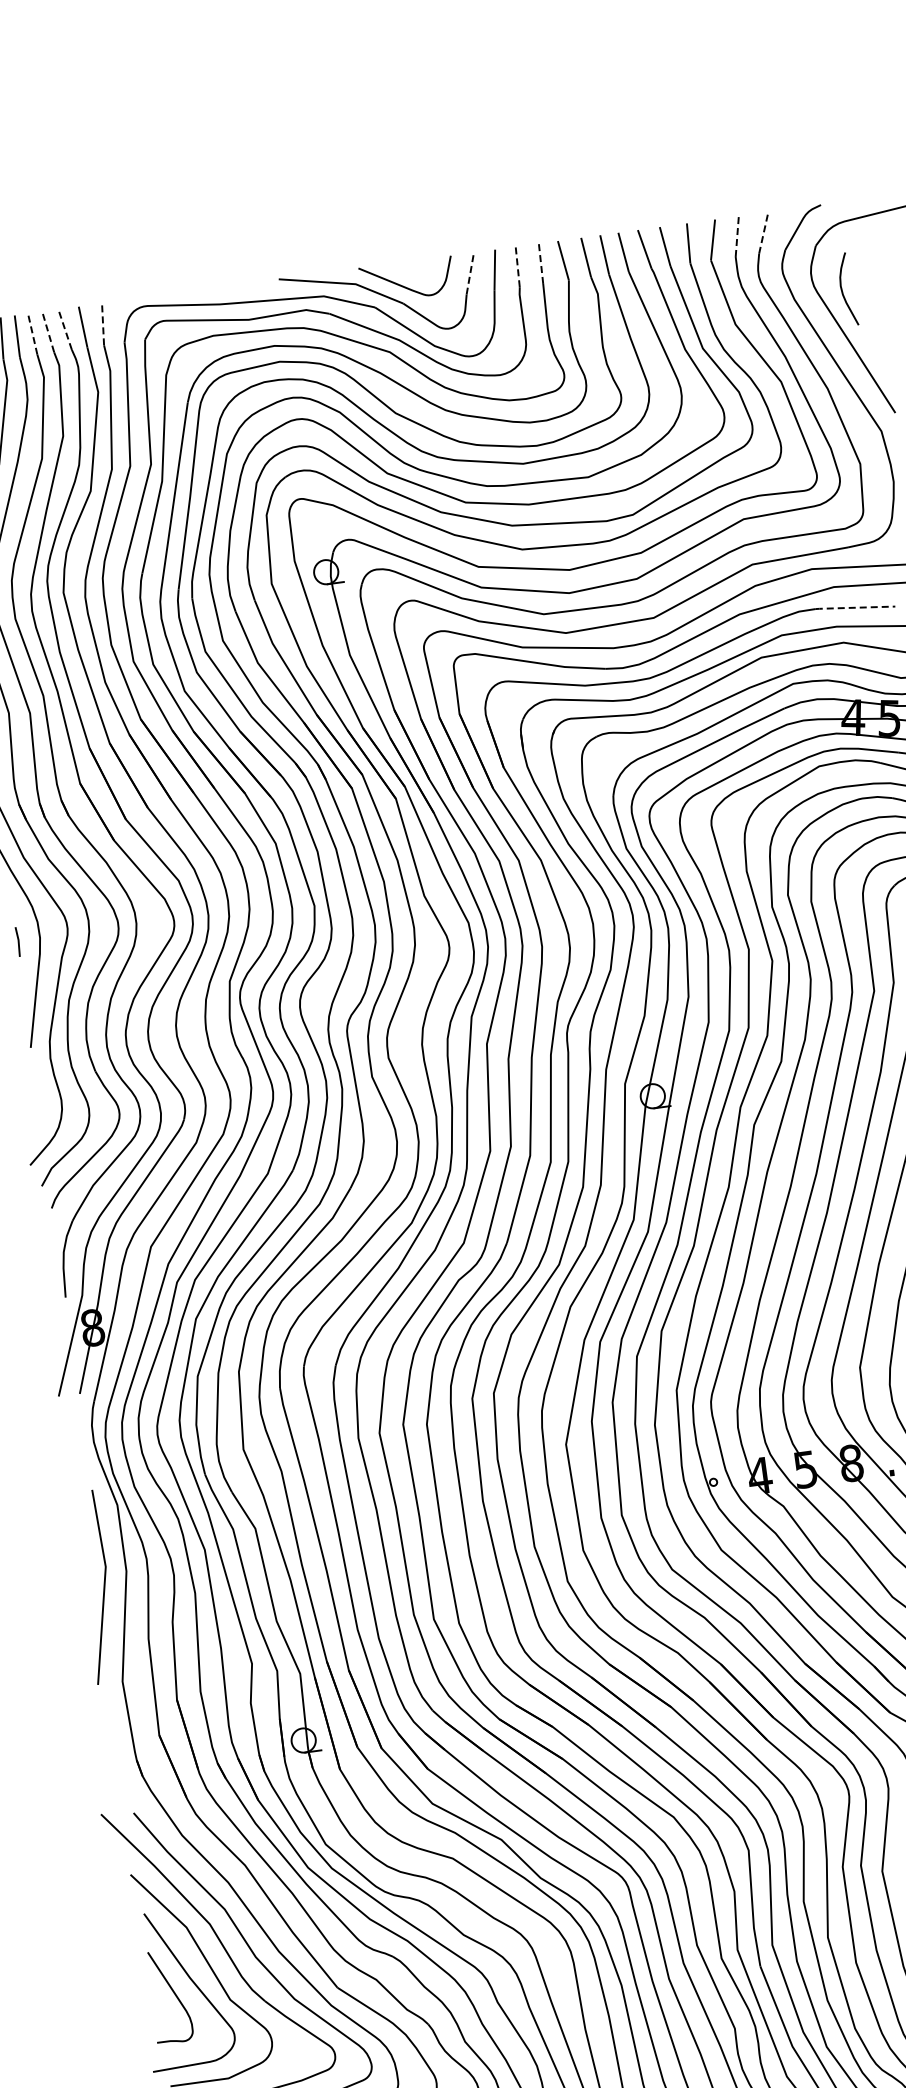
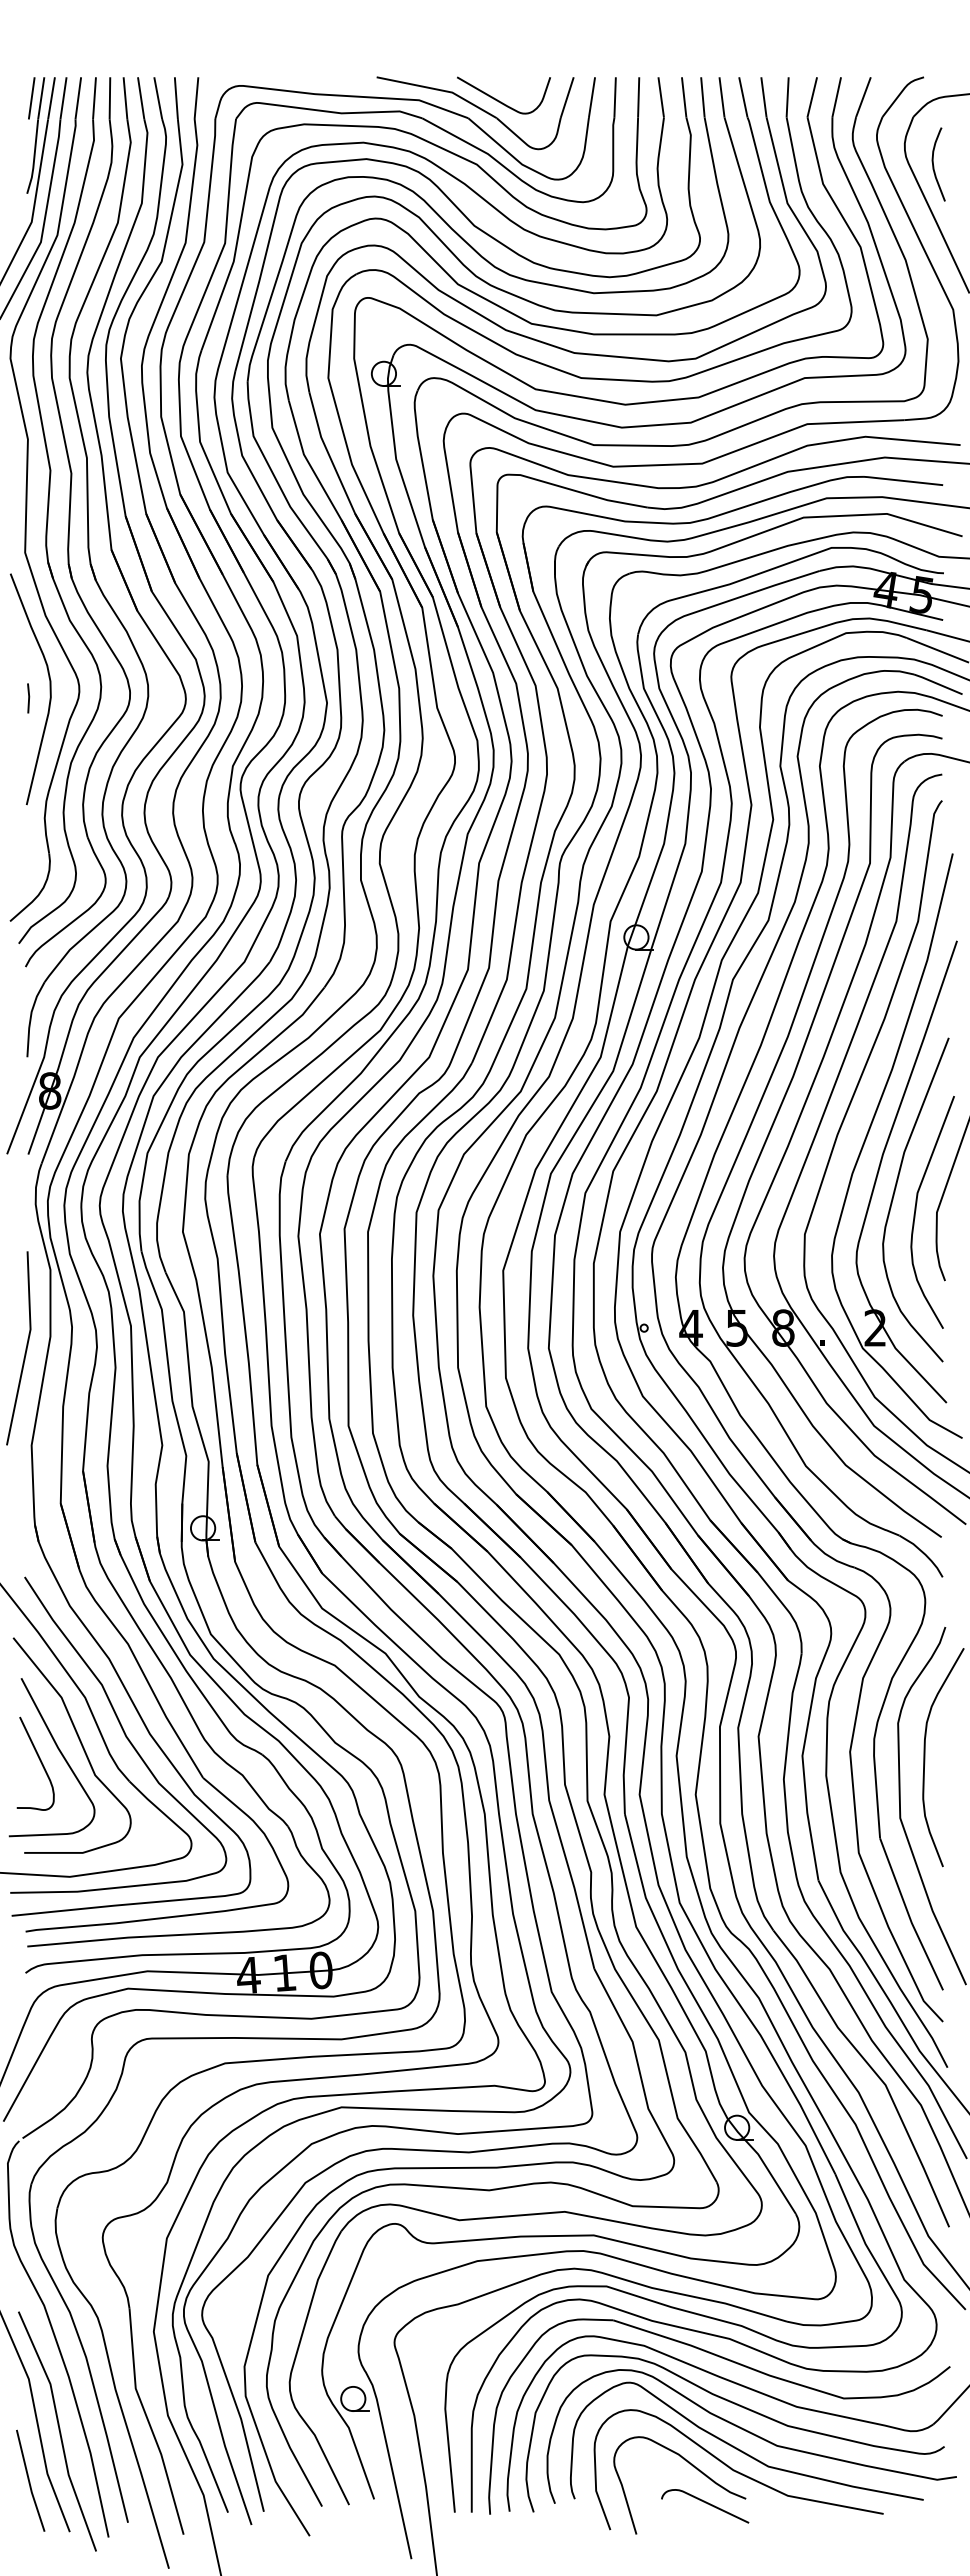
line: (763, 232) -> (863, 96), dashed -> solid
line: (736, 235) -> (836, 96), dashed -> solid
line: (540, 263) -> (638, 97), dashed -> solid
line: (518, 266) -> (615, 97), dashed -> solid
line: (470, 273) -> (567, 97), dashed -> solid
line: (103, 324) -> (196, 98), dashed -> solid
line: (65, 328) -> (158, 97), dashed -> solid
line: (48, 331) -> (141, 97), dashed -> solid
line: (32, 333) -> (125, 97), dashed -> solid
line: (855, 607) -> (903, 480), dashed -> solid

